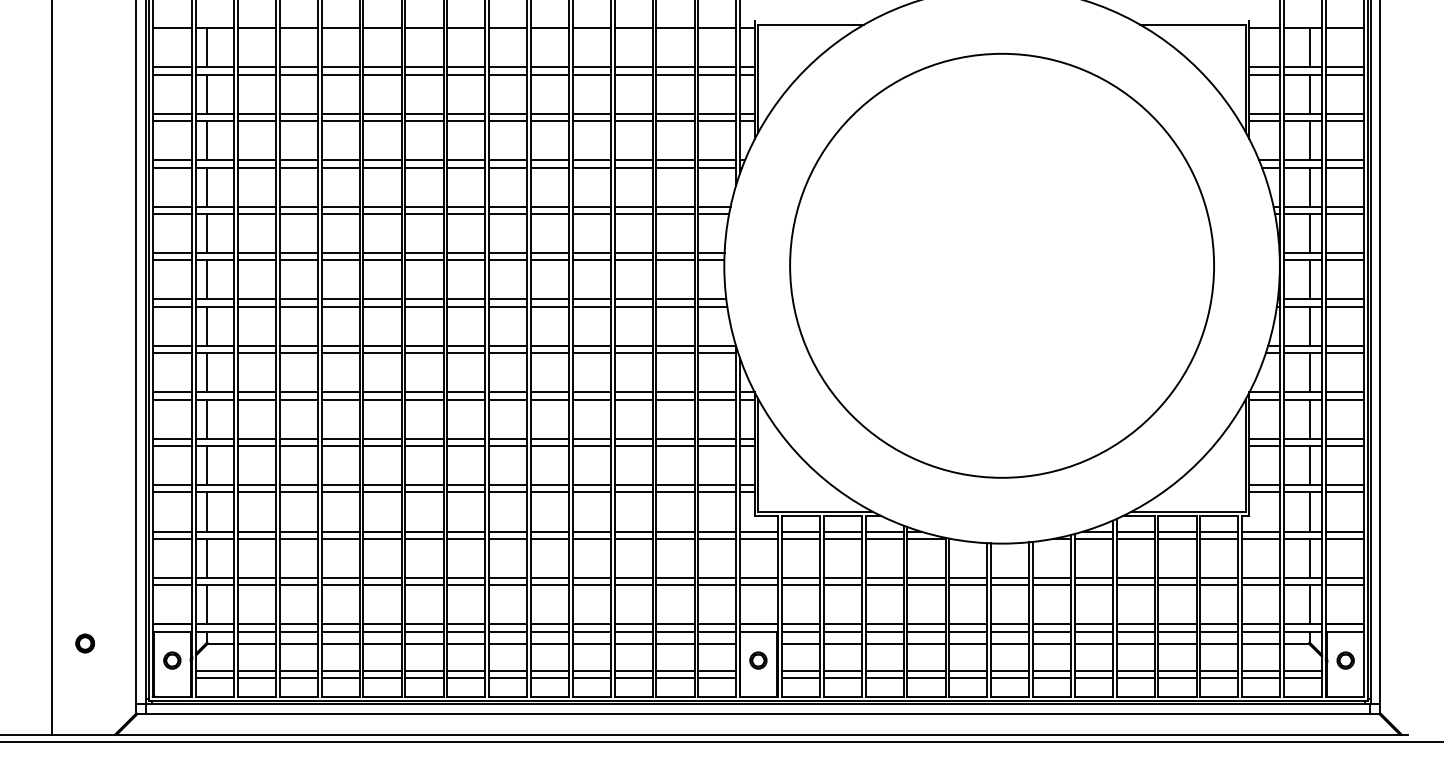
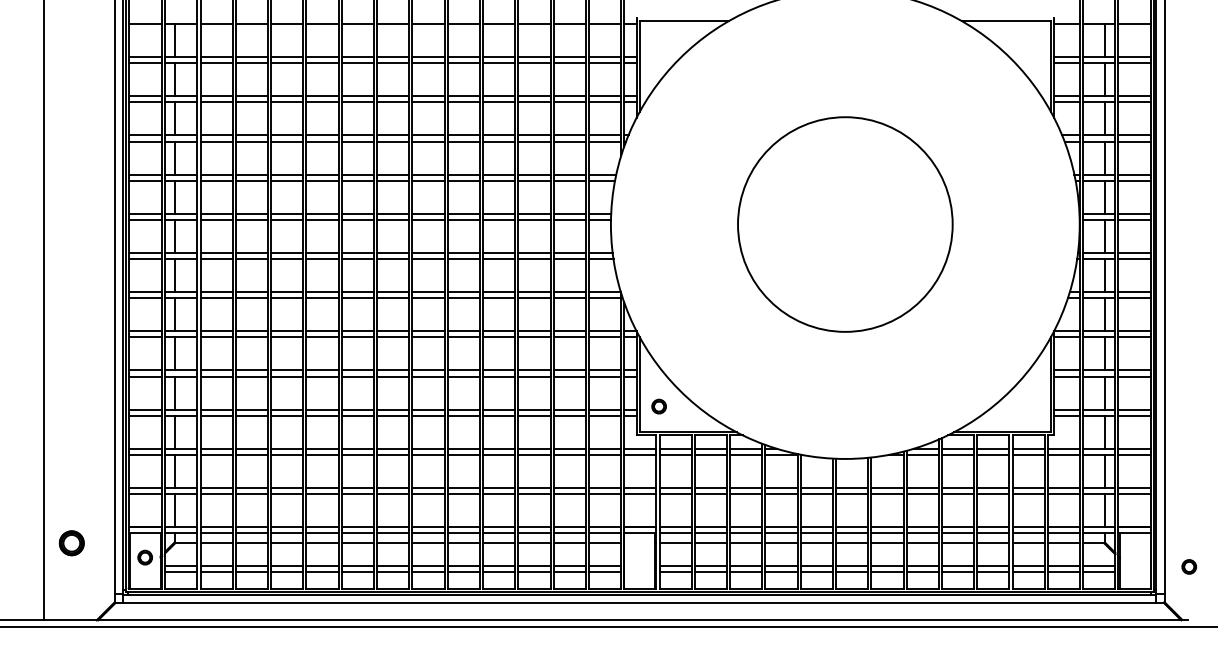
circle: (1002, 265) -> (845, 224), size x0.6
part: (84, 643) -> (71, 543), size x1.6
circle: (758, 660) -> (659, 406), moved
part: (1345, 660) -> (1189, 566), moved

